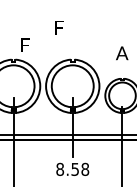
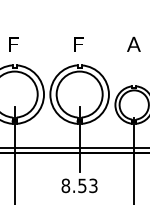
text: (58, 27) -> (78, 44), moved
text: (25, 45) -> (13, 44), moved
text: (121, 52) -> (133, 43), moved
text: (85, 169) -> (93, 185), 8.58 -> 8.53

